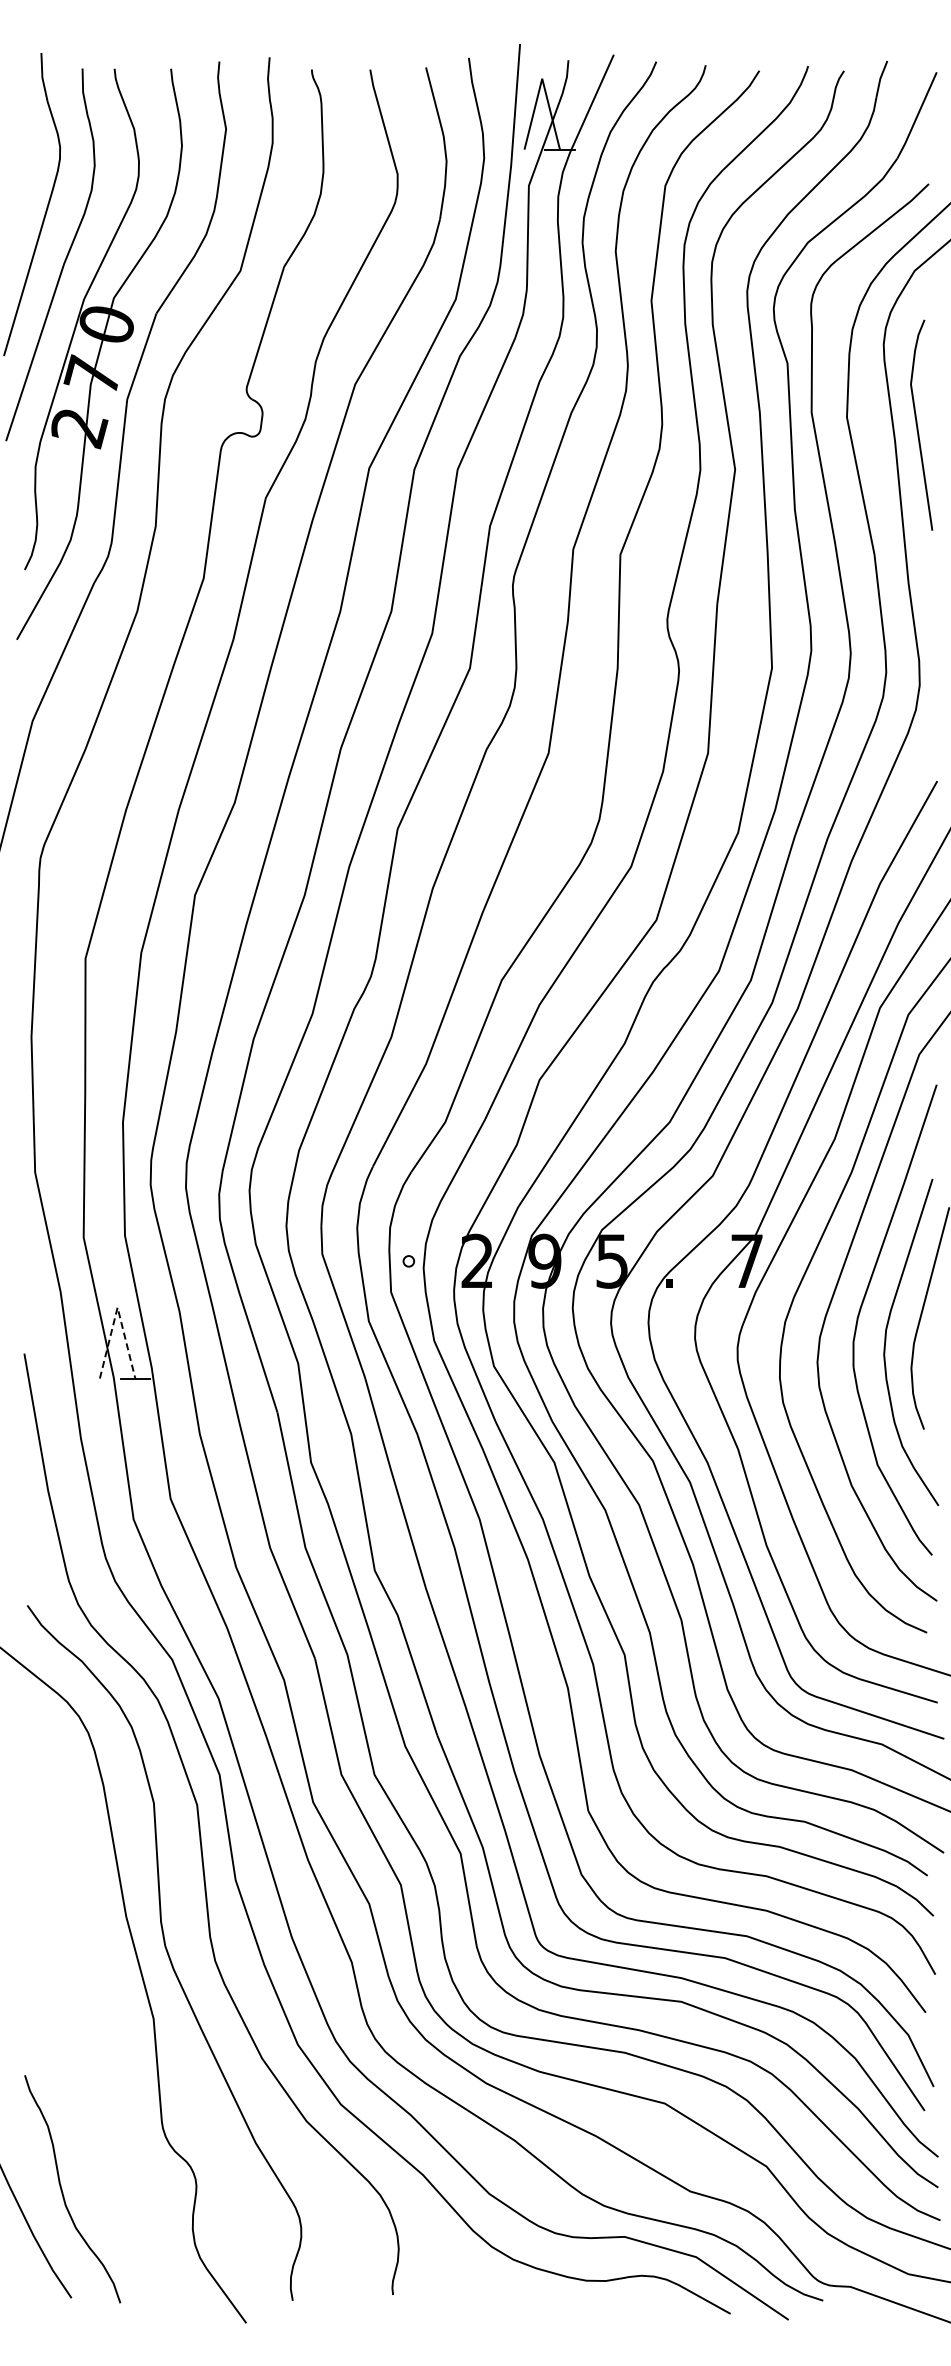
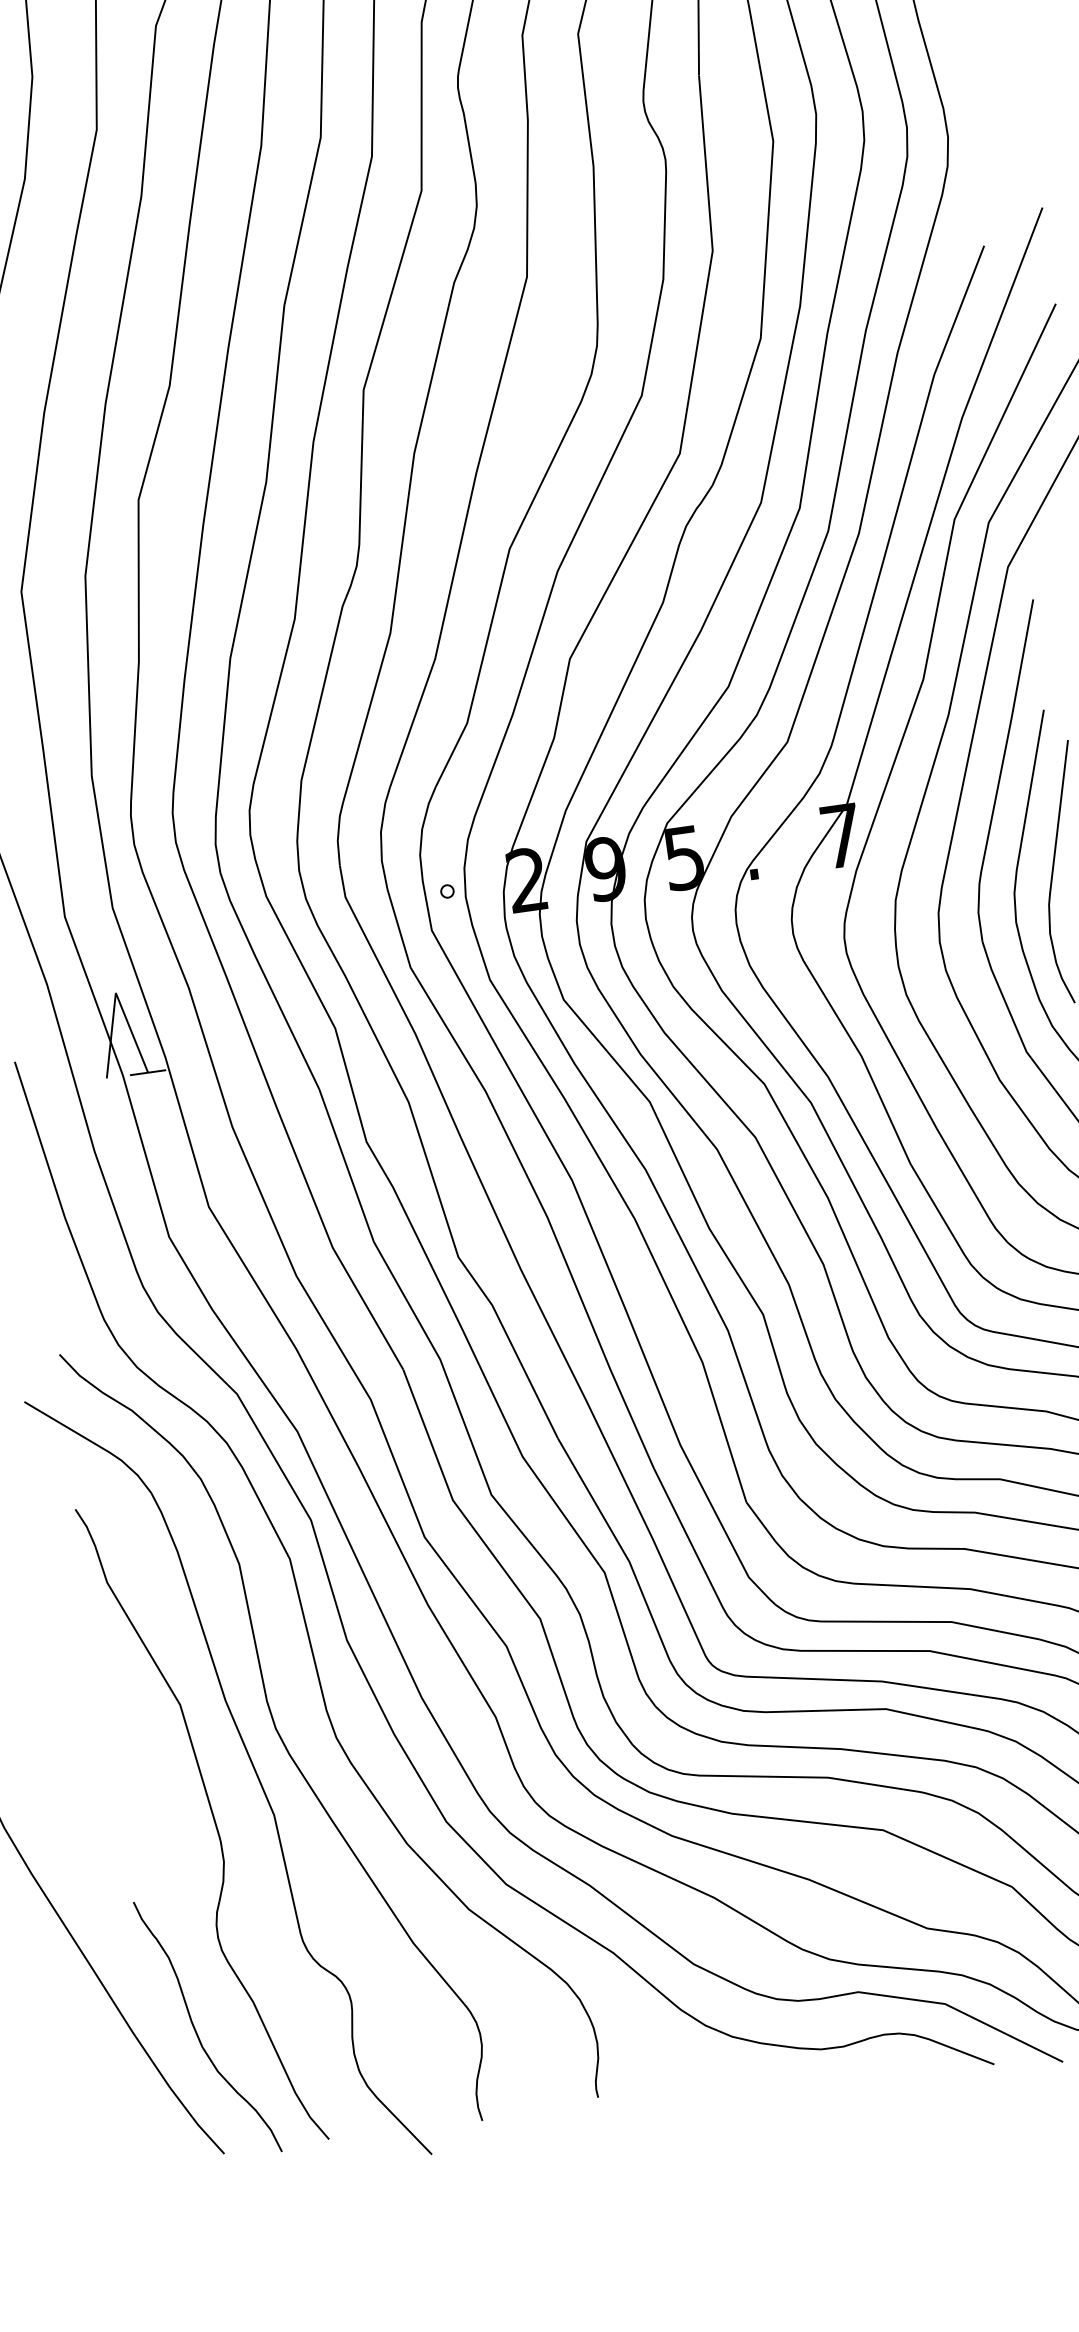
line: (117, 1307) -> (115, 992), dashed -> solid
part: (101, 2015) -> (212, 1819), added

